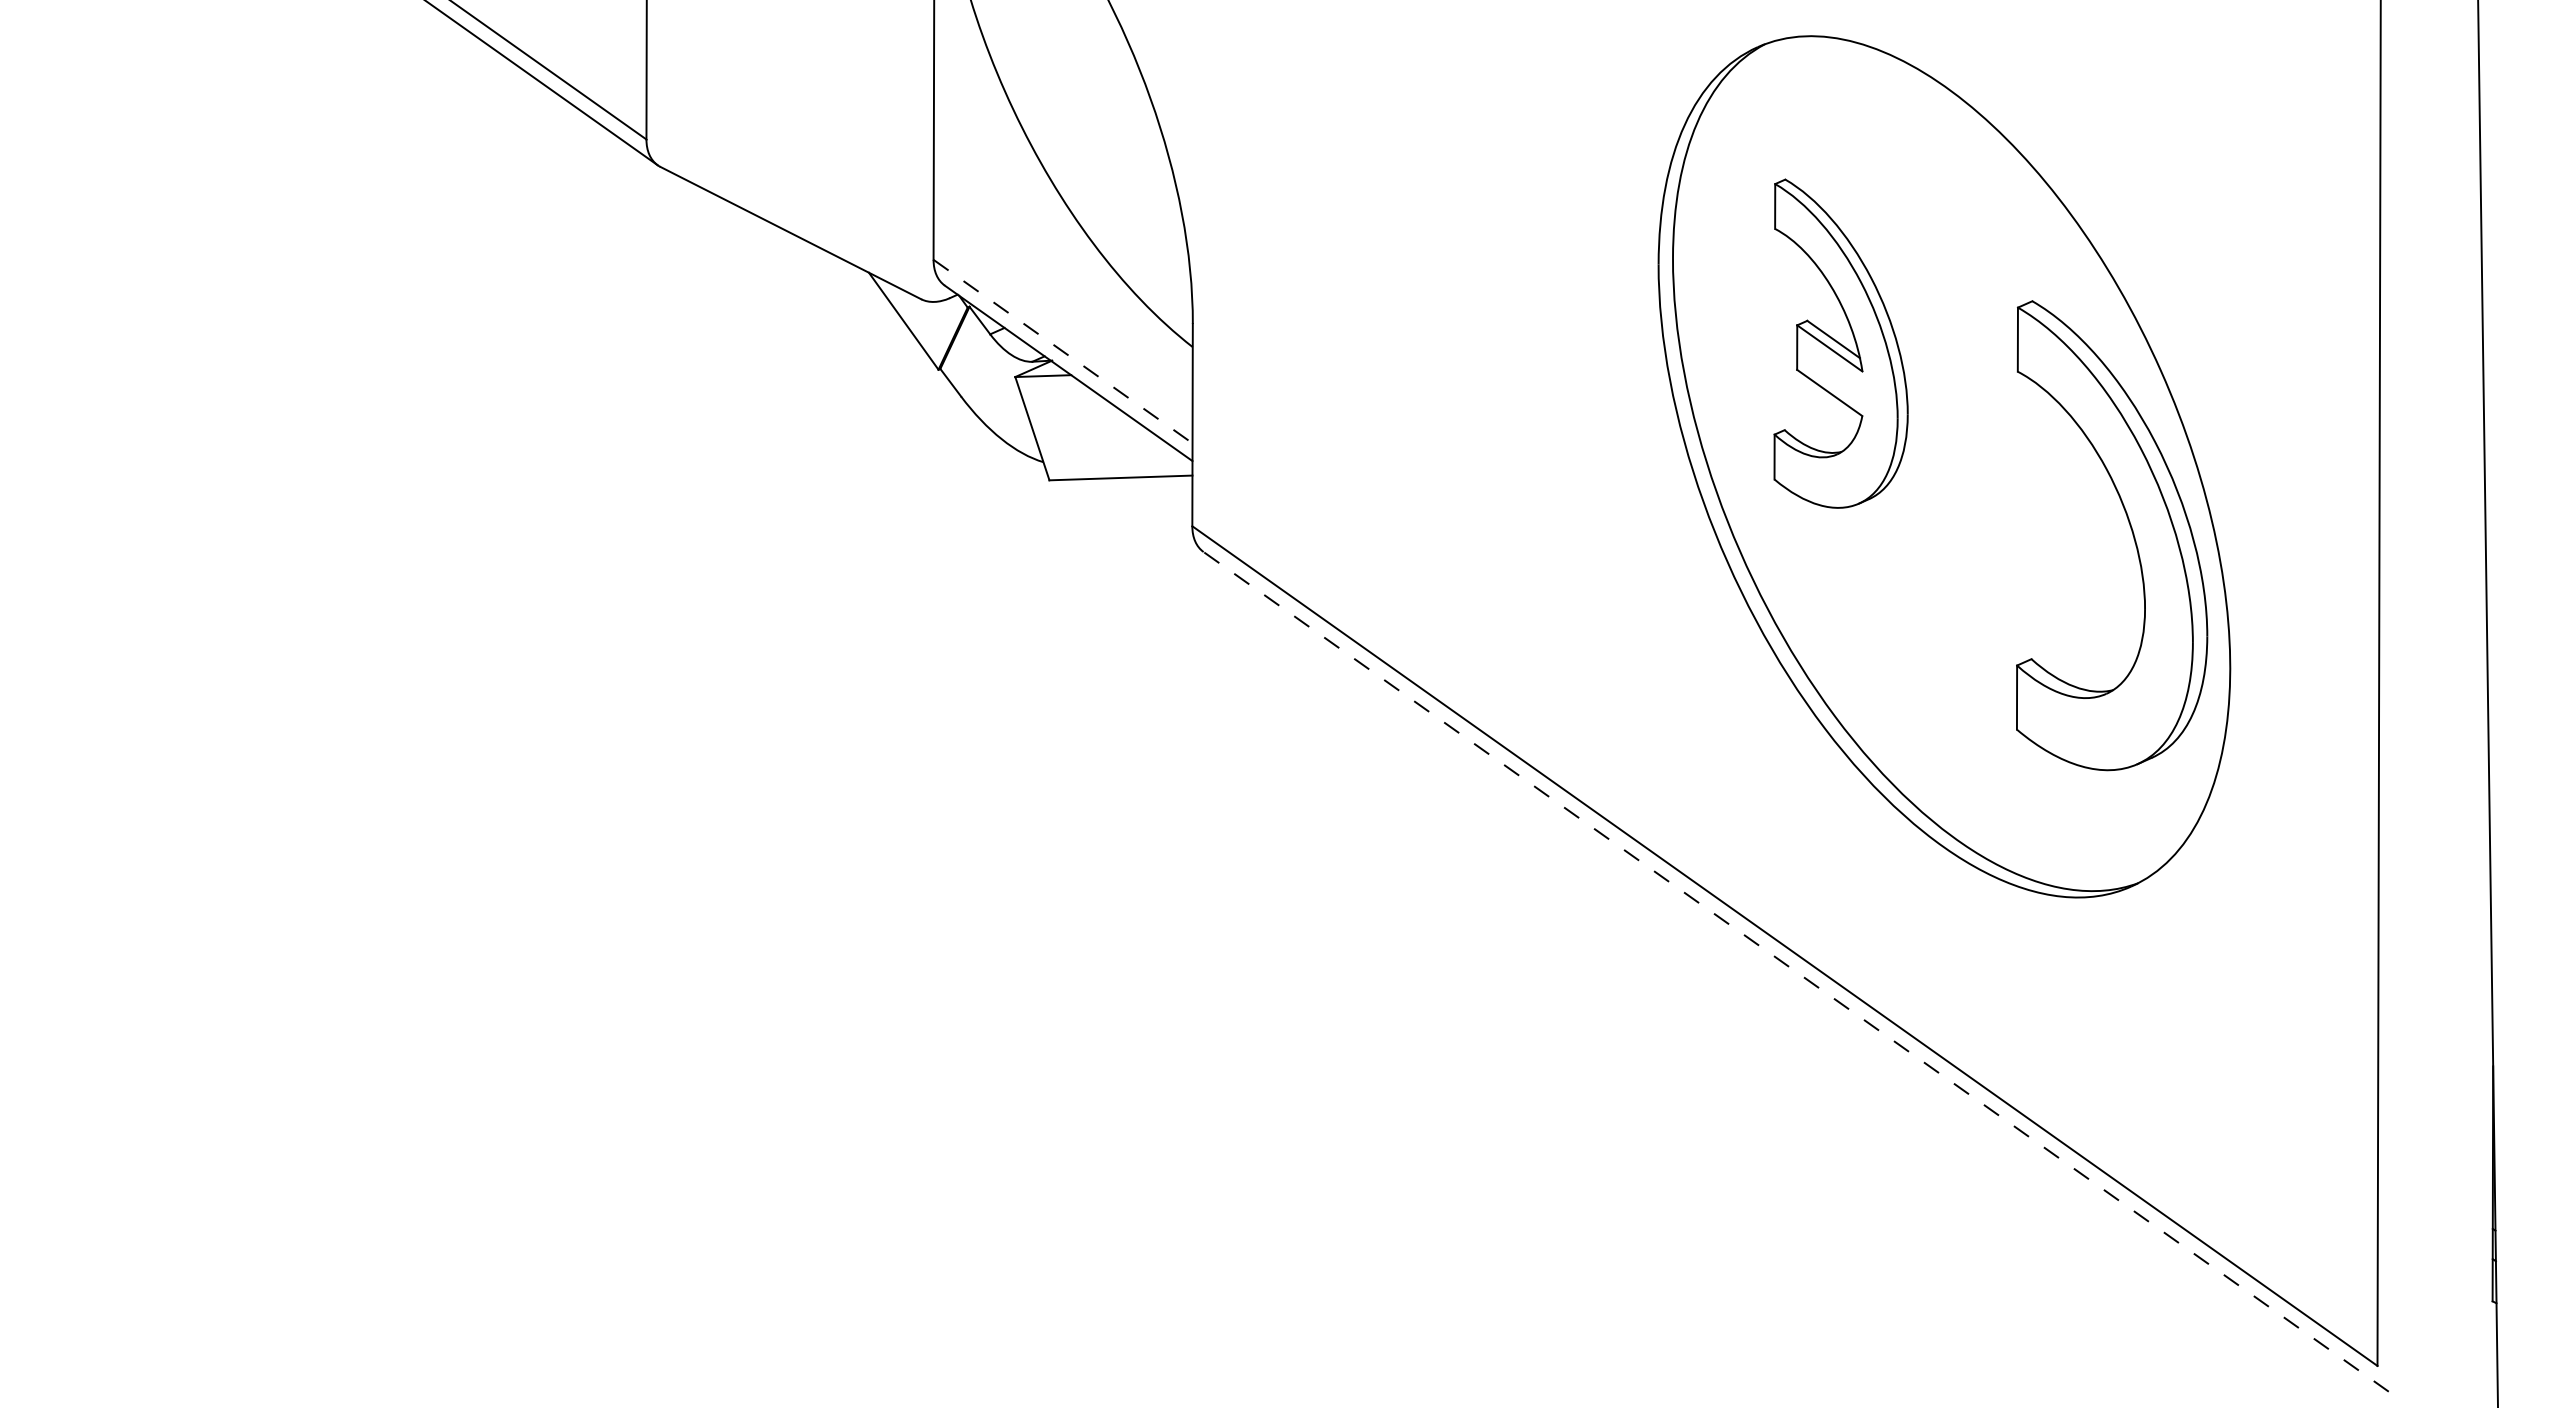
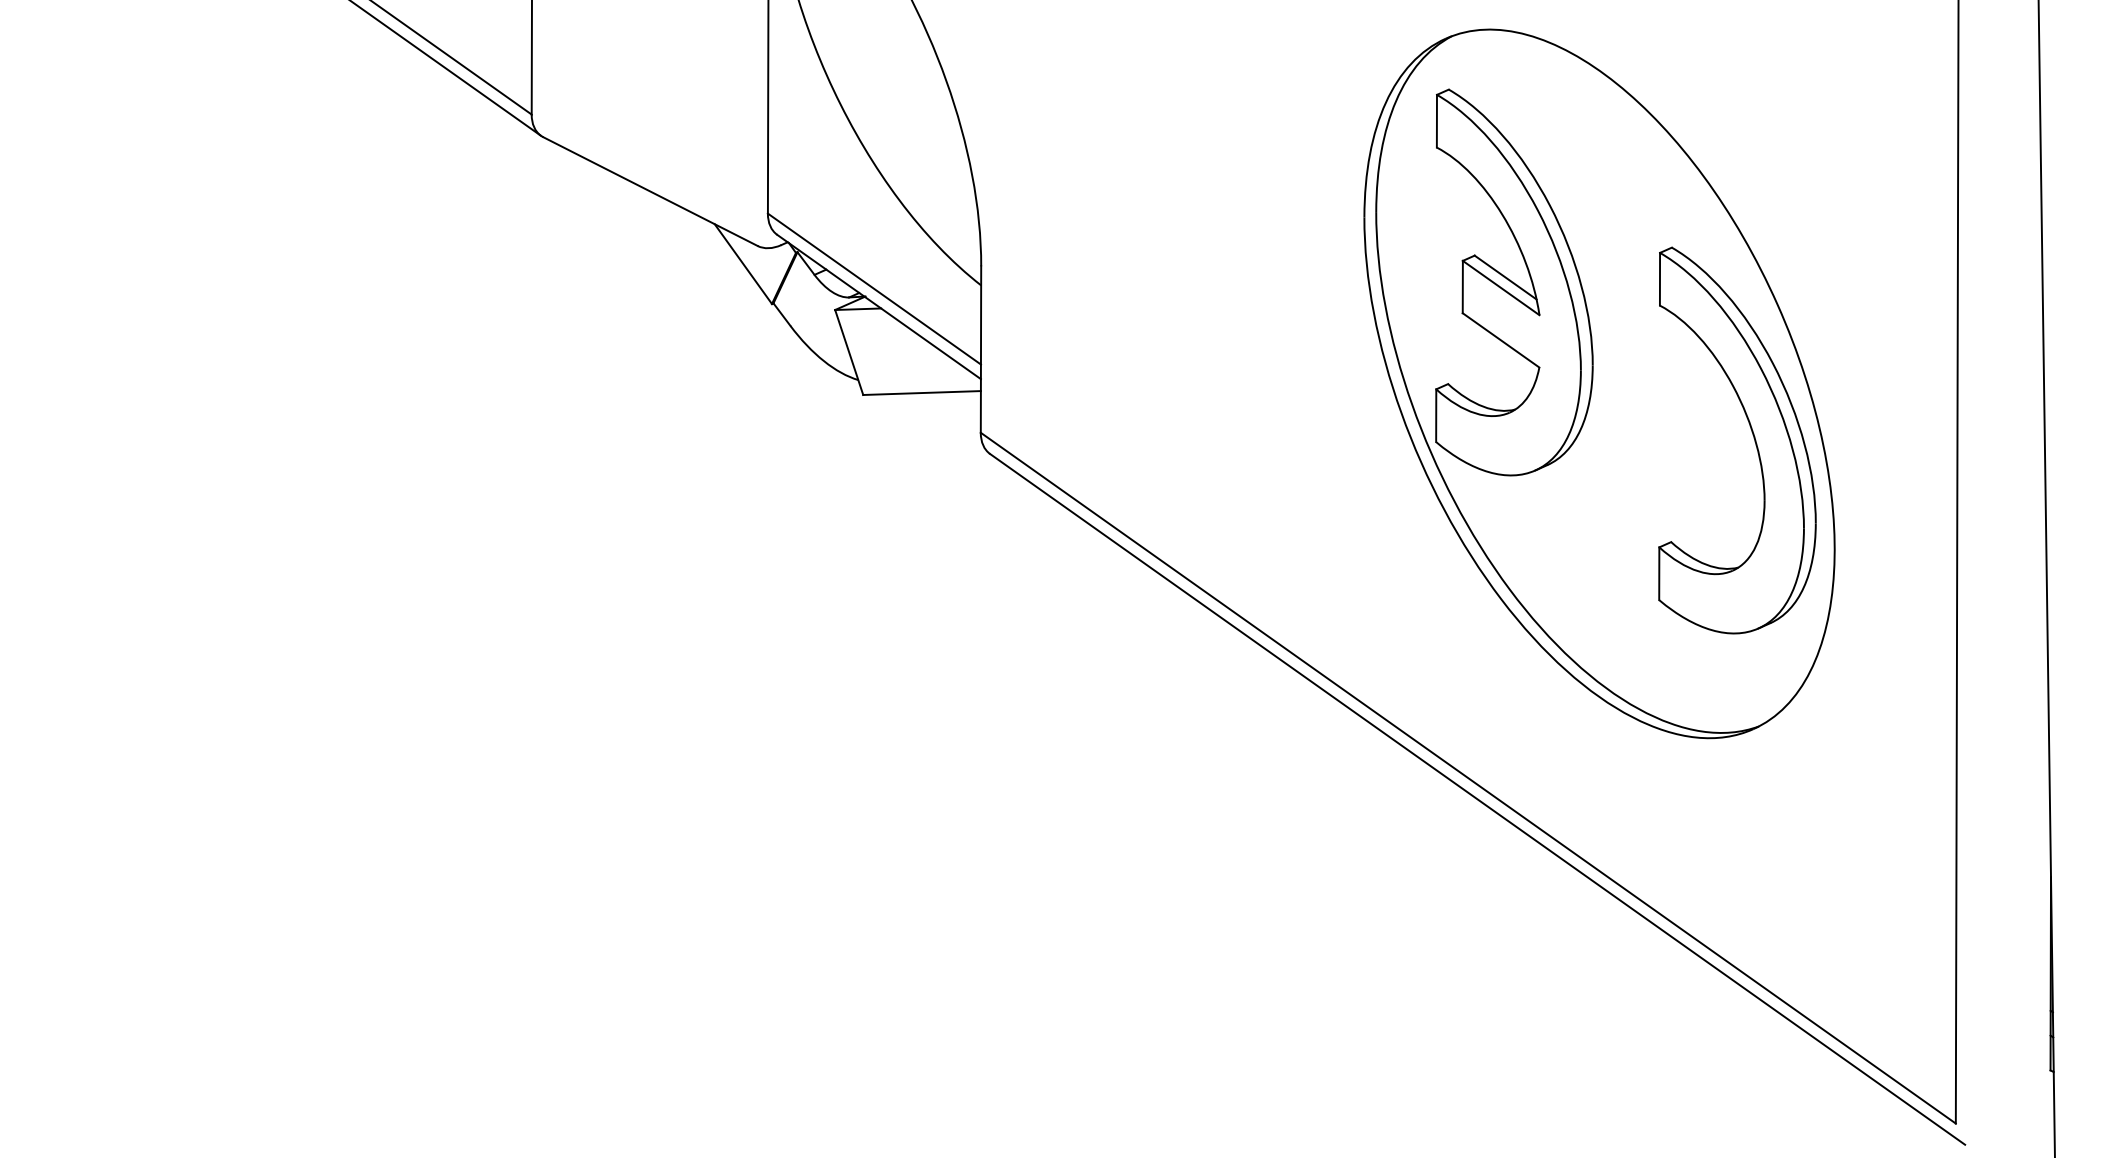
part: (1841, 343) -> (1514, 282), size x1.43
line: (1063, 351) -> (874, 288), dashed -> solid
line: (1795, 971) -> (1477, 799), dashed -> solid

